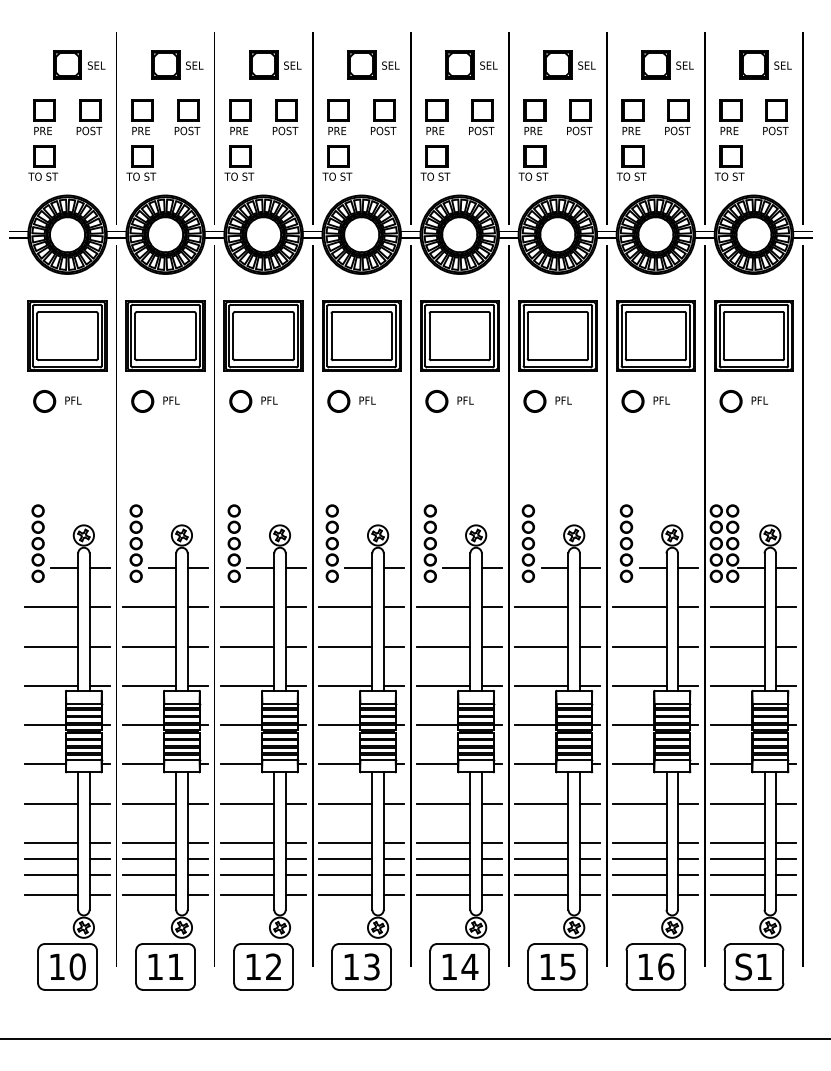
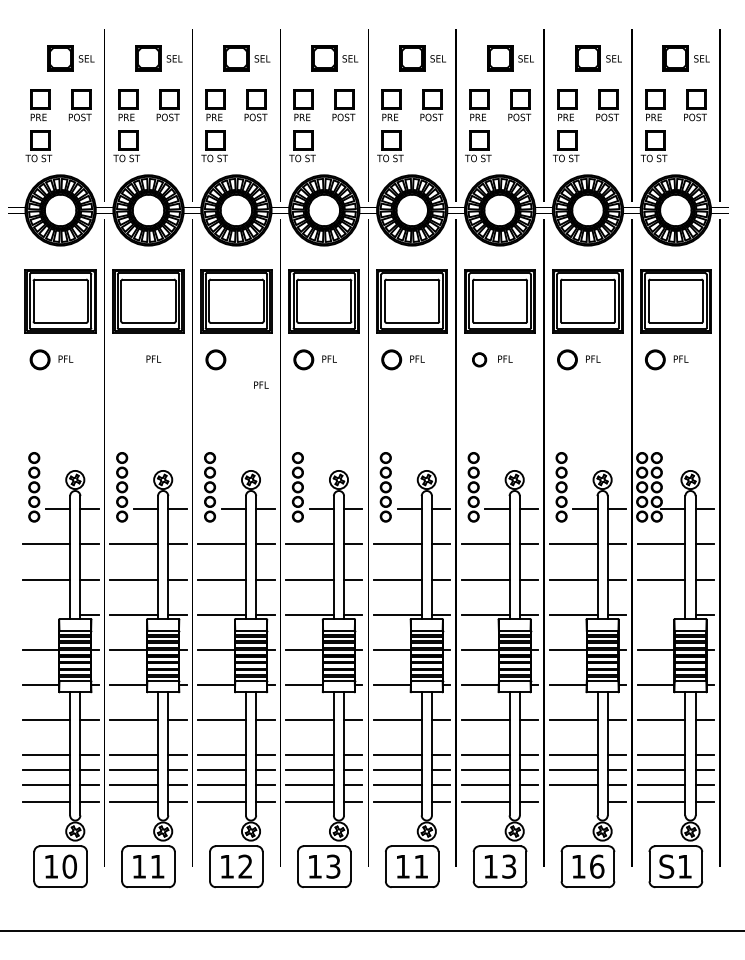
text: (269, 400) -> (261, 384), moved
circle: (142, 401) -> (127, 359), removed
circle: (534, 401) -> (479, 359), size x0.7
line: (51, 685) -> (46, 614), removed
line: (737, 685) -> (661, 614), removed
line: (639, 895) -> (573, 802), removed
text: (469, 966) -> (420, 866), 14 -> 11
text: (568, 966) -> (509, 866), 15 -> 13

